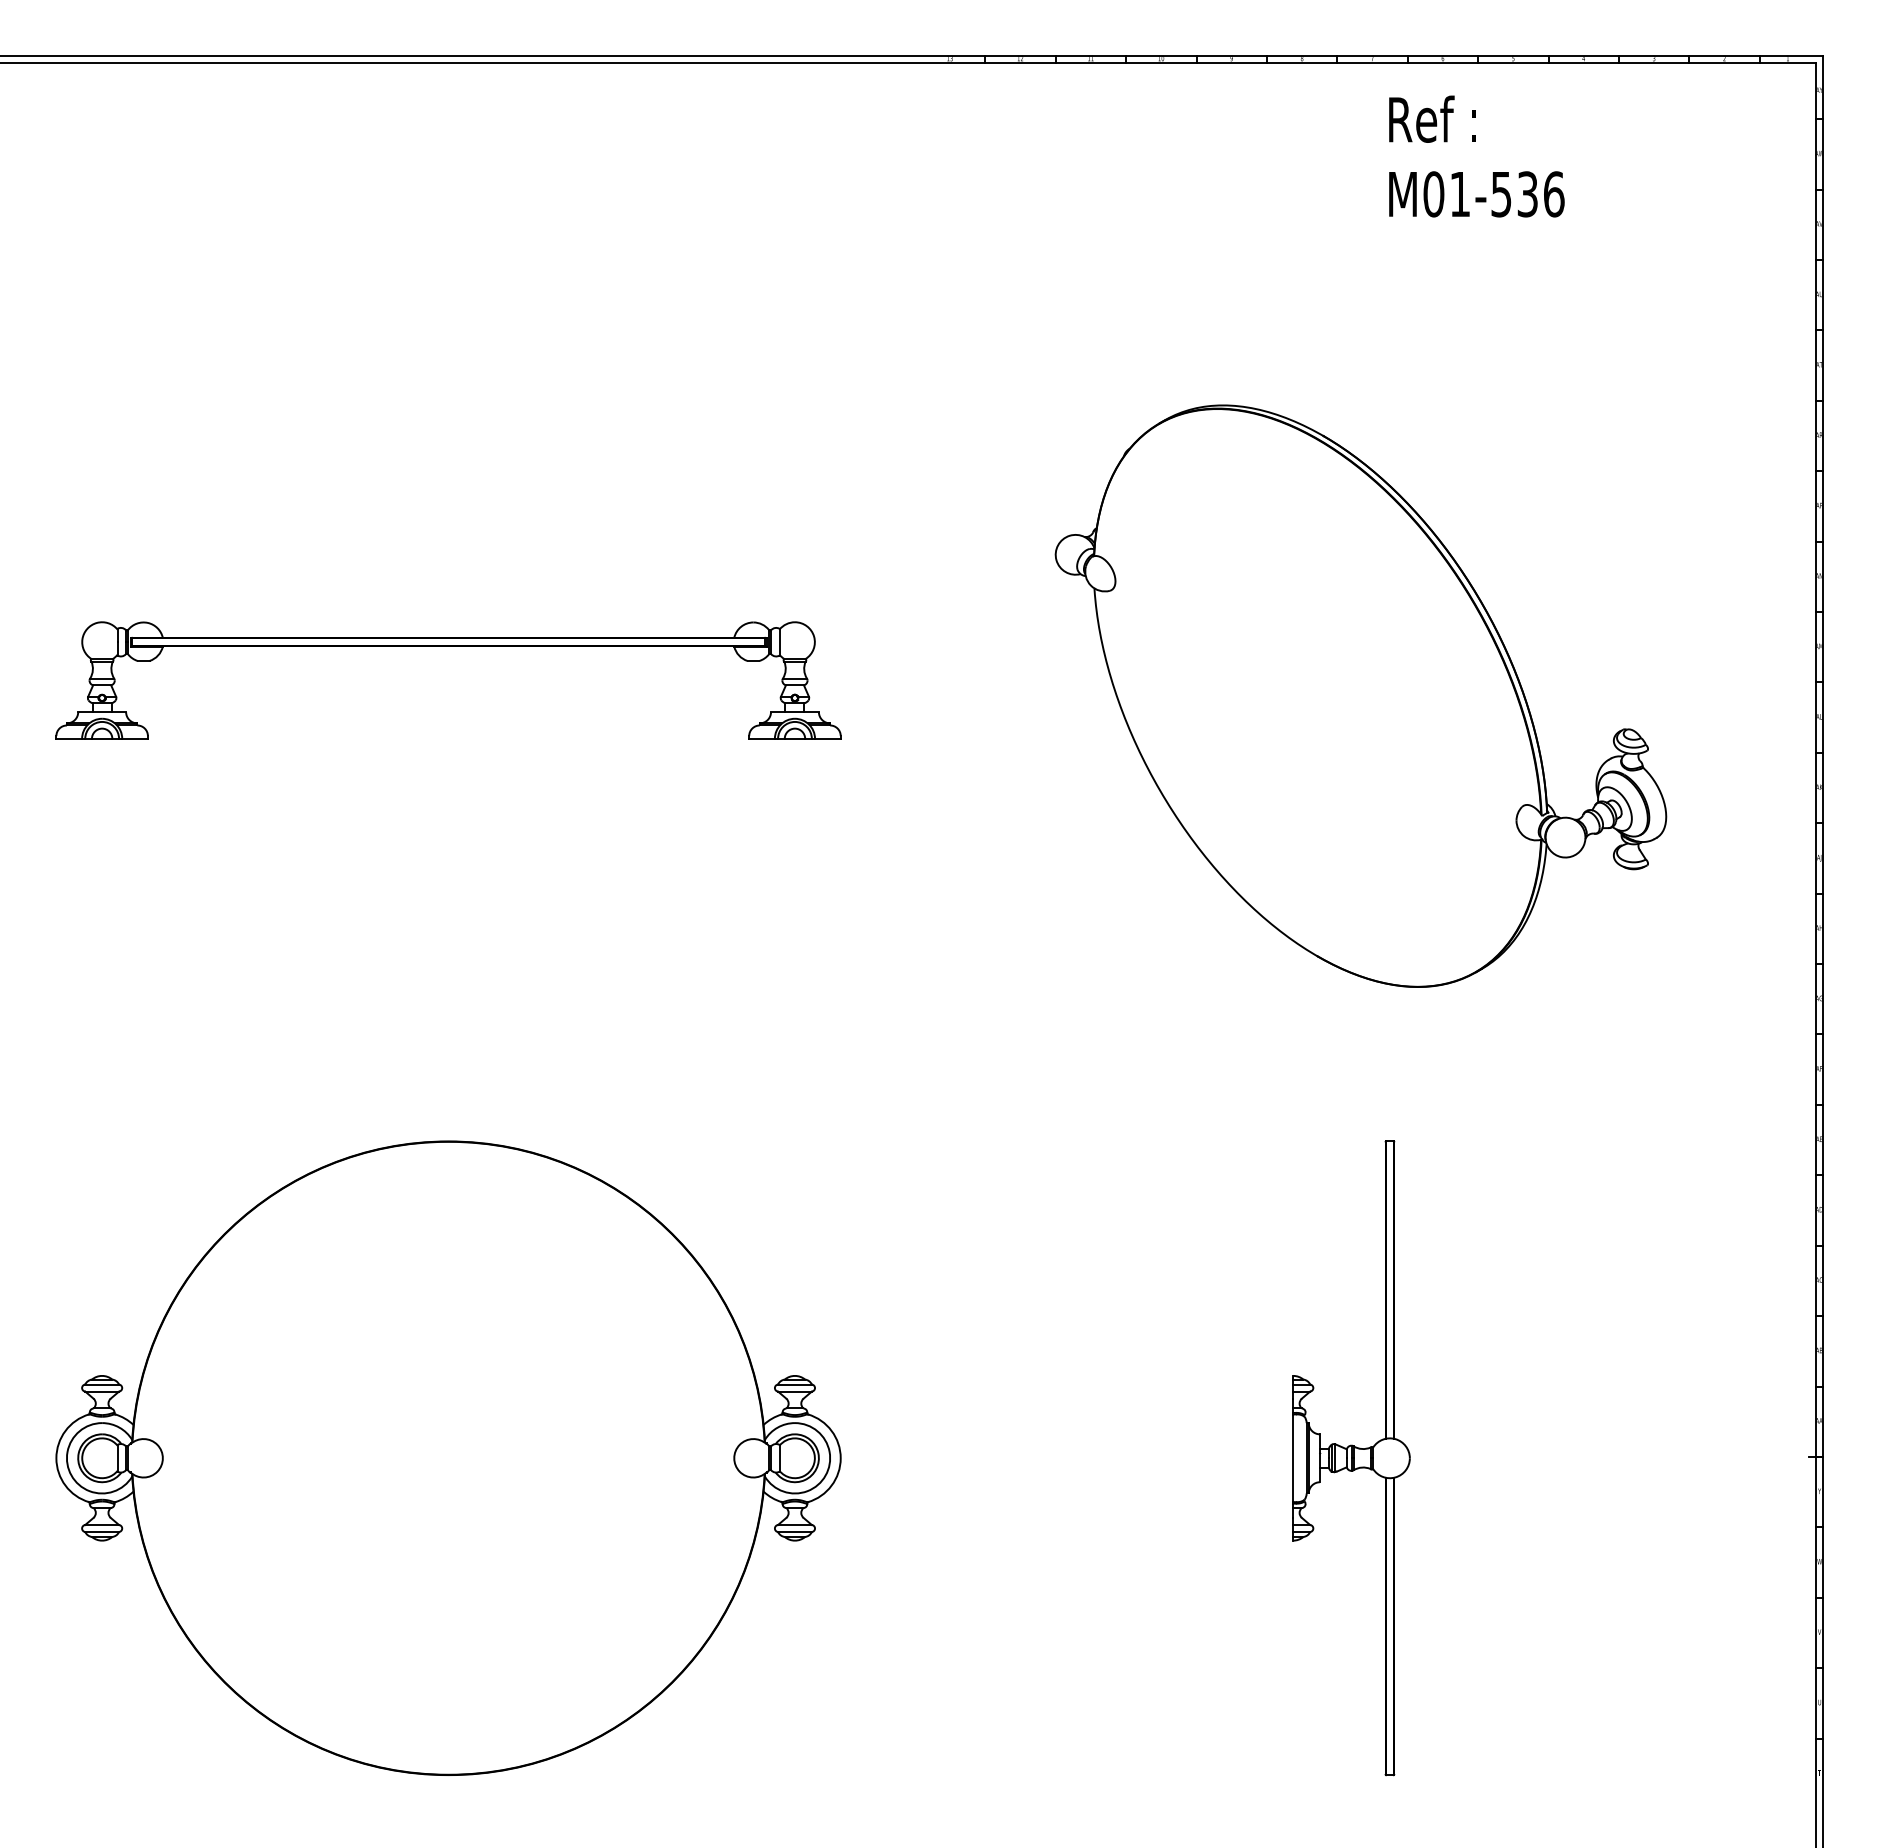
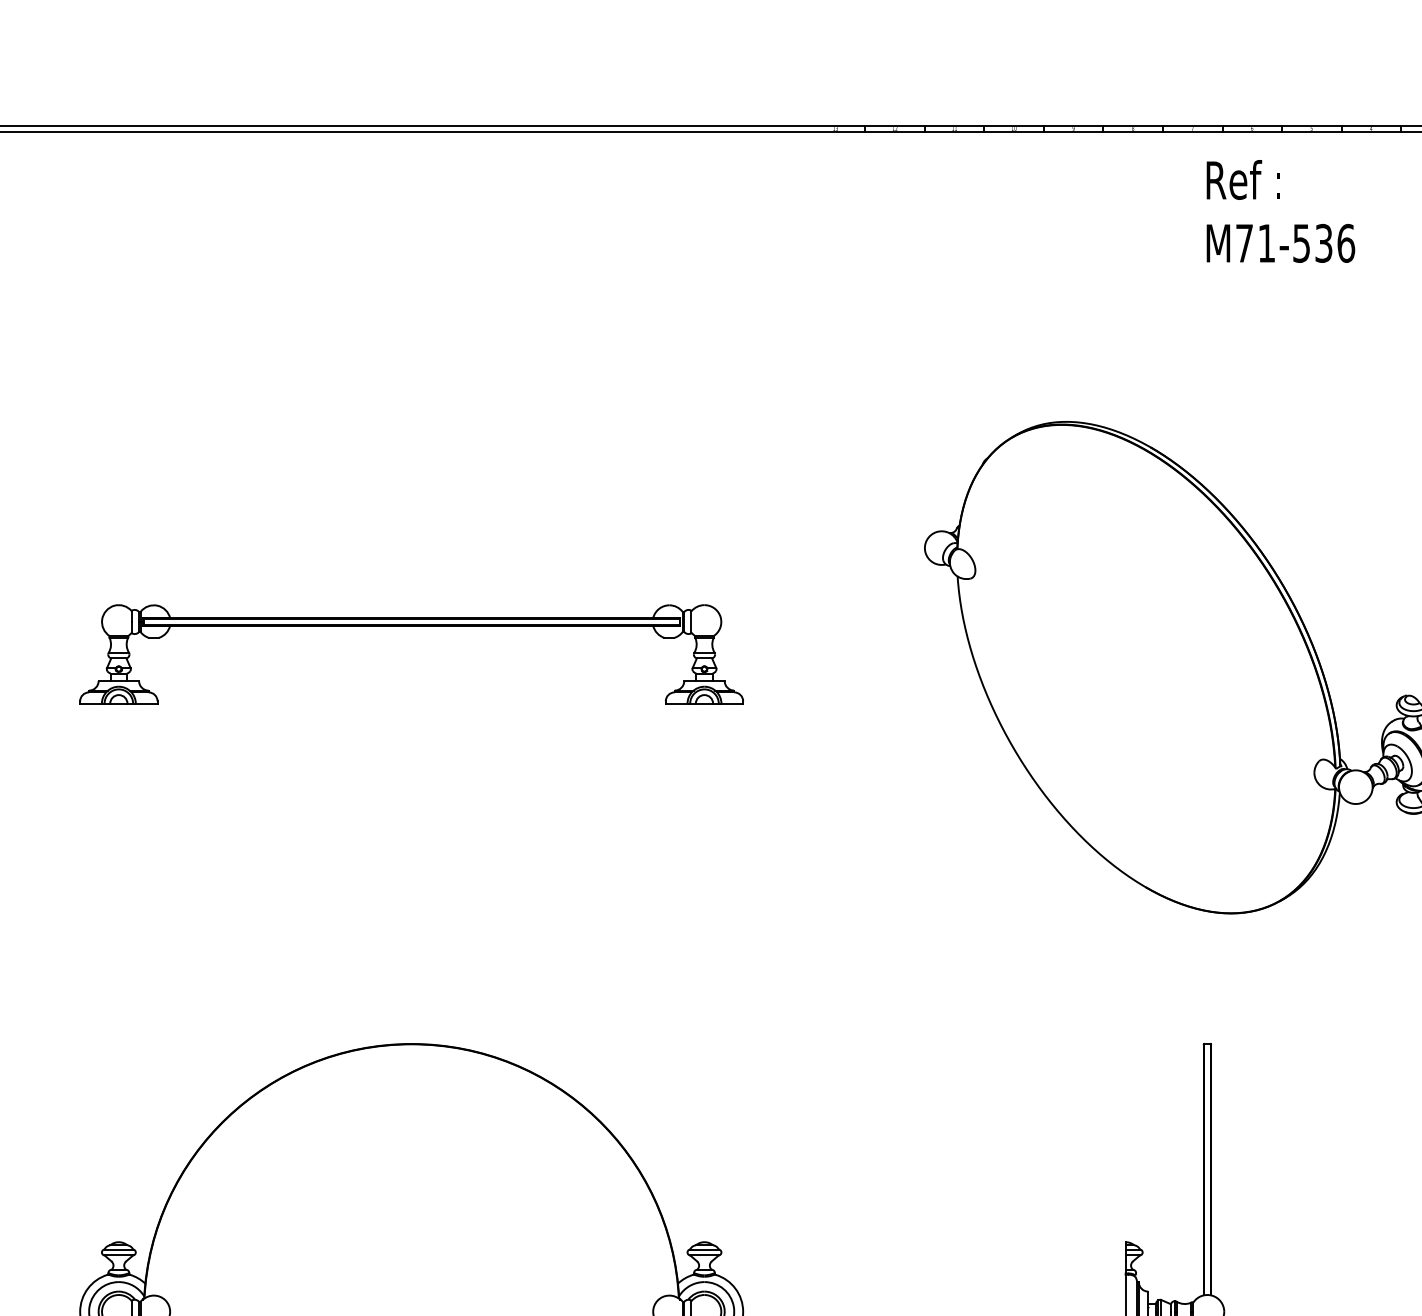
text: (1433, 194) -> (1244, 243), ^JM01-536 -> ^JM71-536

